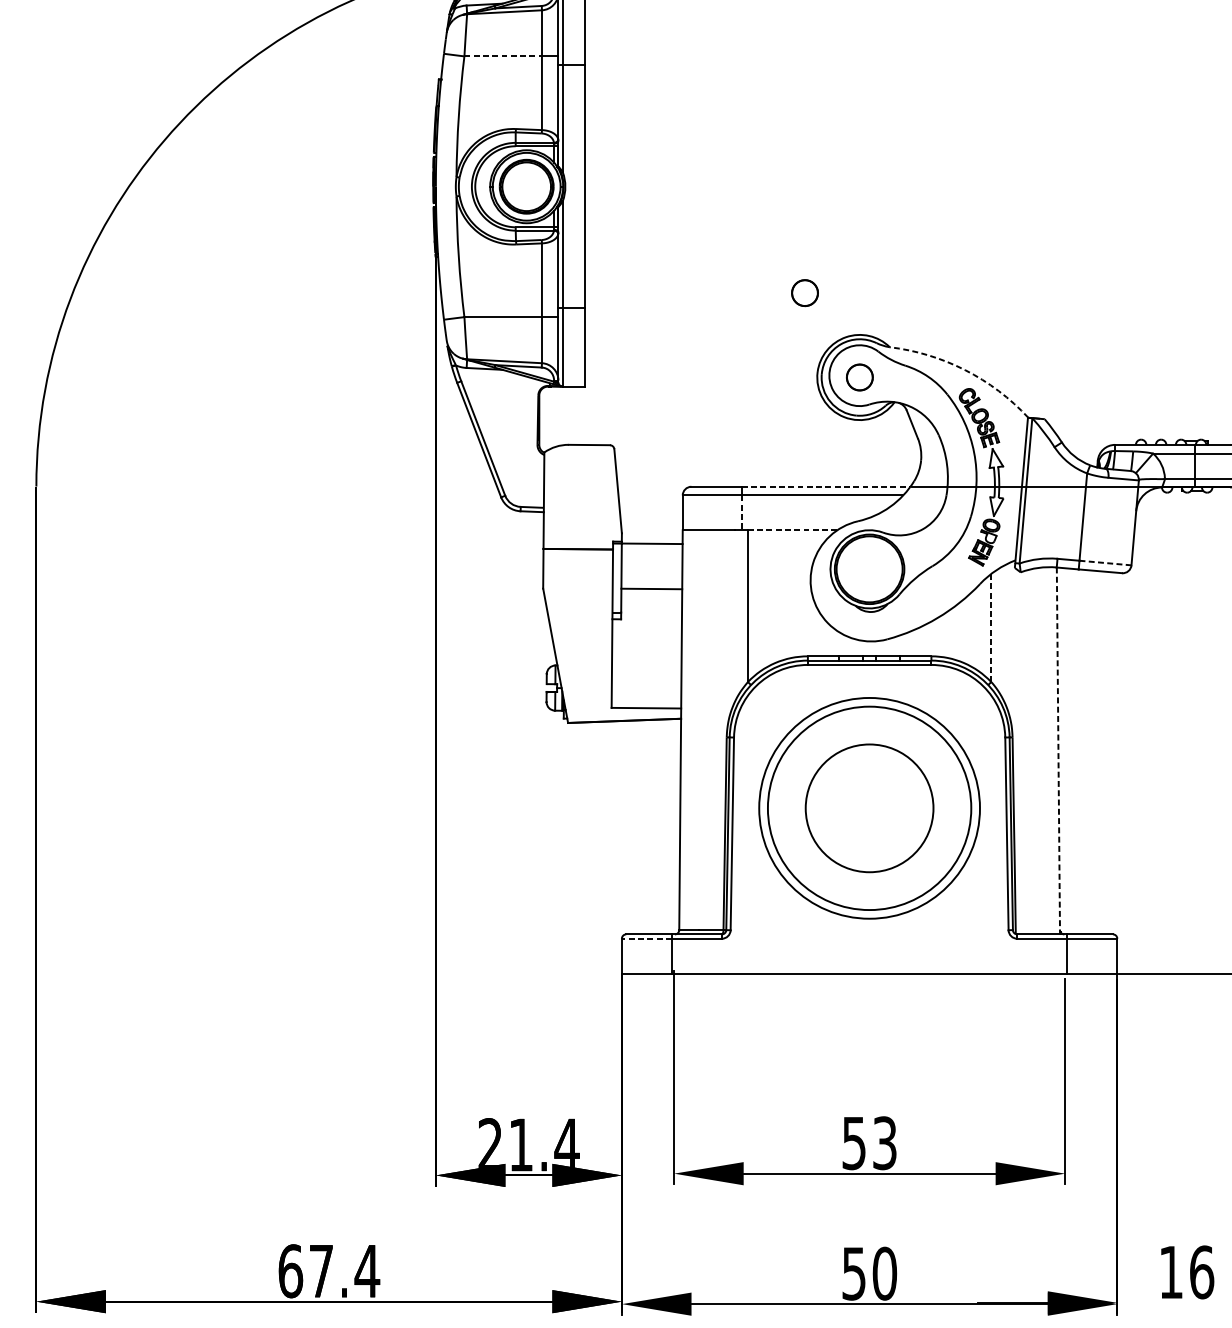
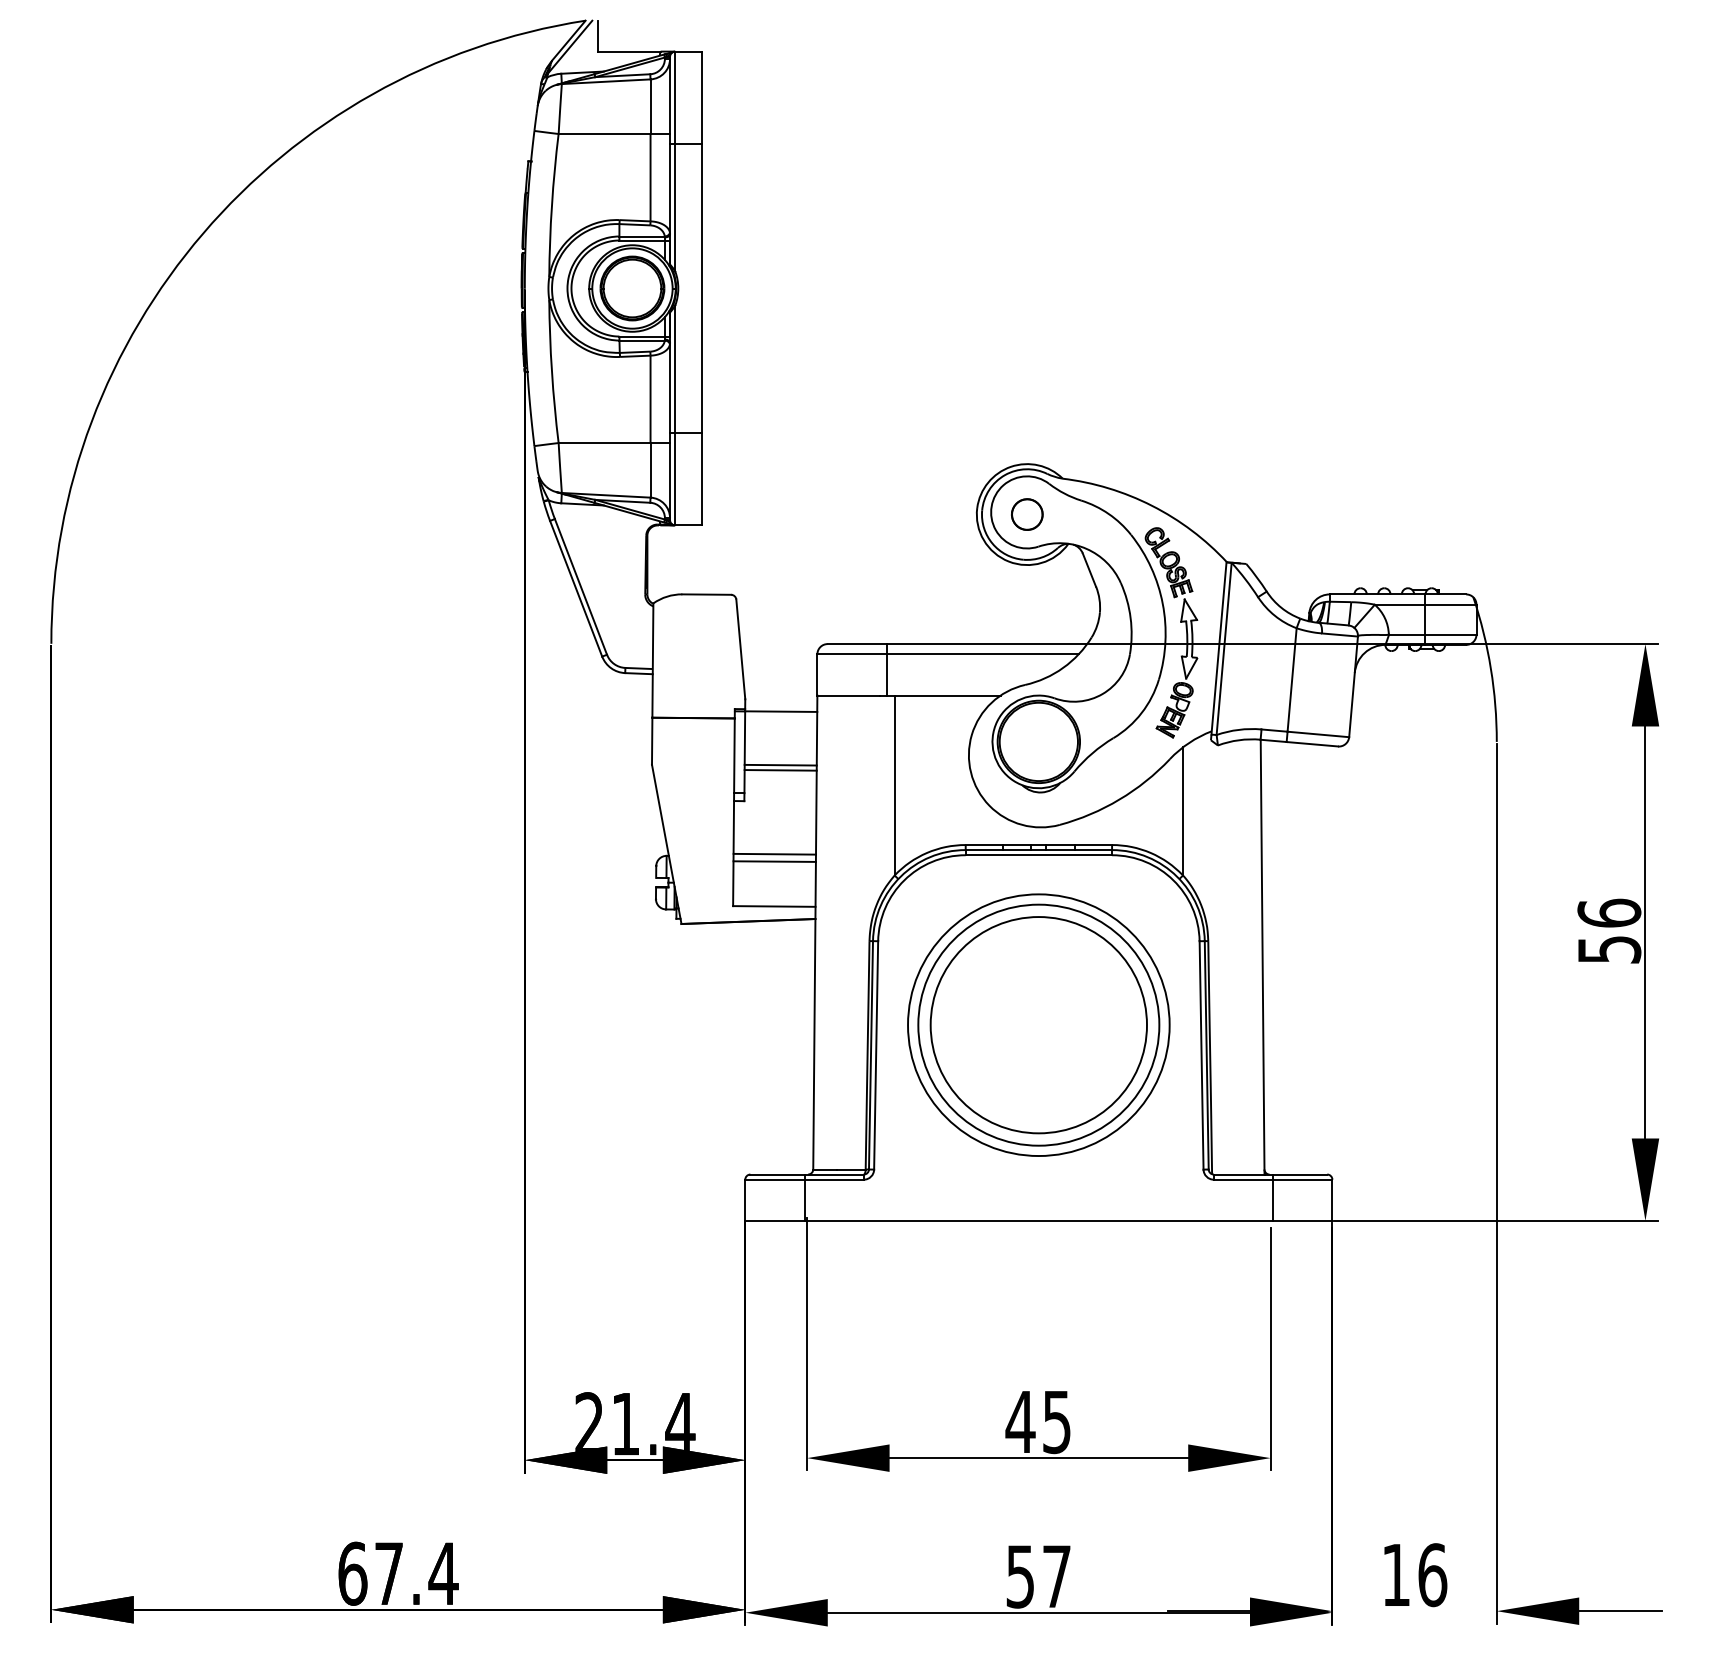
line: (503, 56) -> (604, 134), dashed -> solid
part: (805, 293) -> (962, 414), removed
arc: (965, 369) -> (1152, 505), dashed -> solid
line: (826, 487) -> (987, 644), dashed -> solid
line: (741, 512) -> (887, 674), dashed -> solid
line: (792, 530) -> (947, 695), dashed -> solid
line: (1105, 563) -> (1318, 734), dashed -> solid
line: (651, 593) -> (780, 770), added
line: (991, 627) -> (1183, 810), dashed -> solid
line: (646, 663) -> (774, 853), added
line: (646, 670) -> (774, 861), added
line: (1058, 751) -> (1262, 957), dashed -> solid
circle: (869, 808) -> (1038, 1025), size x1.43
line: (646, 938) -> (774, 1179), dashed -> solid
text: (868, 1143) -> (1037, 1422), 53 -> 45
text: (884, 1273) -> (1056, 1576), 50 -> 57

